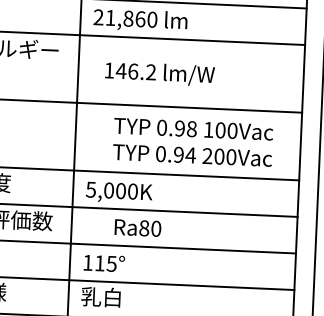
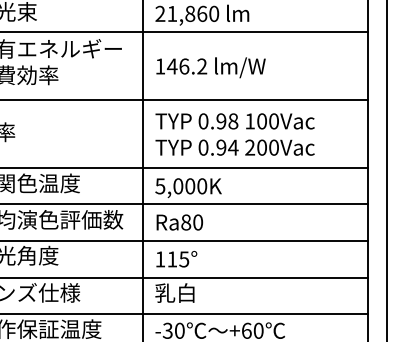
text: (159, 73) -> (210, 67), moved
text: (192, 142) -> (234, 134), moved
text: (137, 228) -> (179, 222), moved

